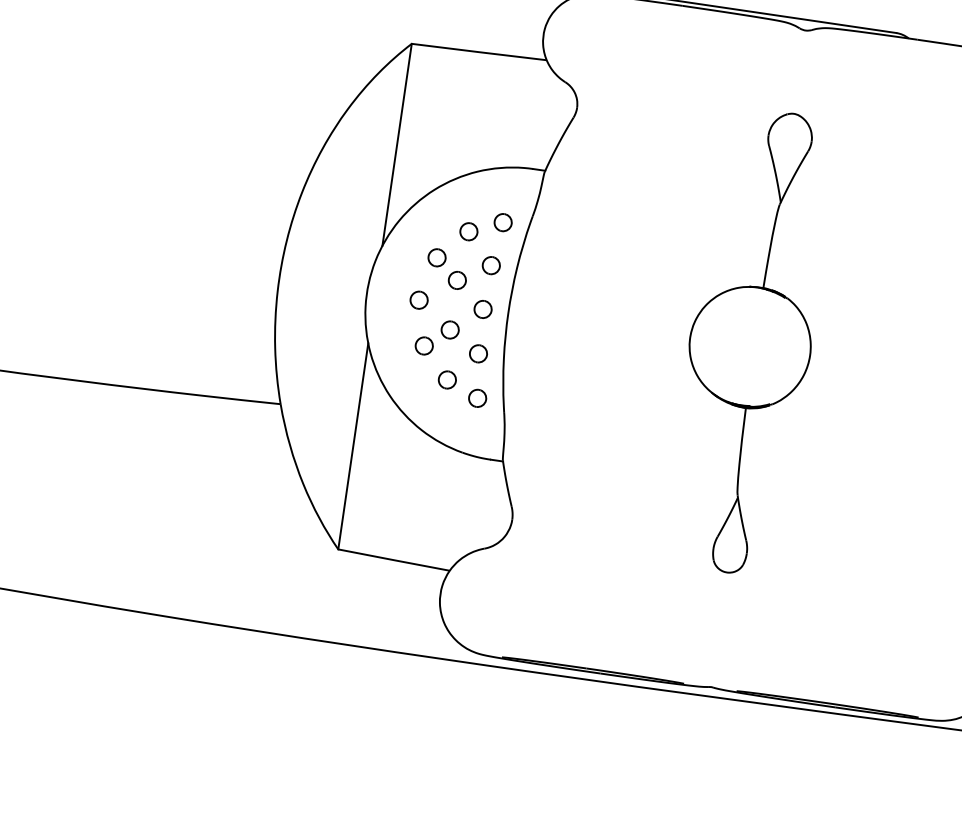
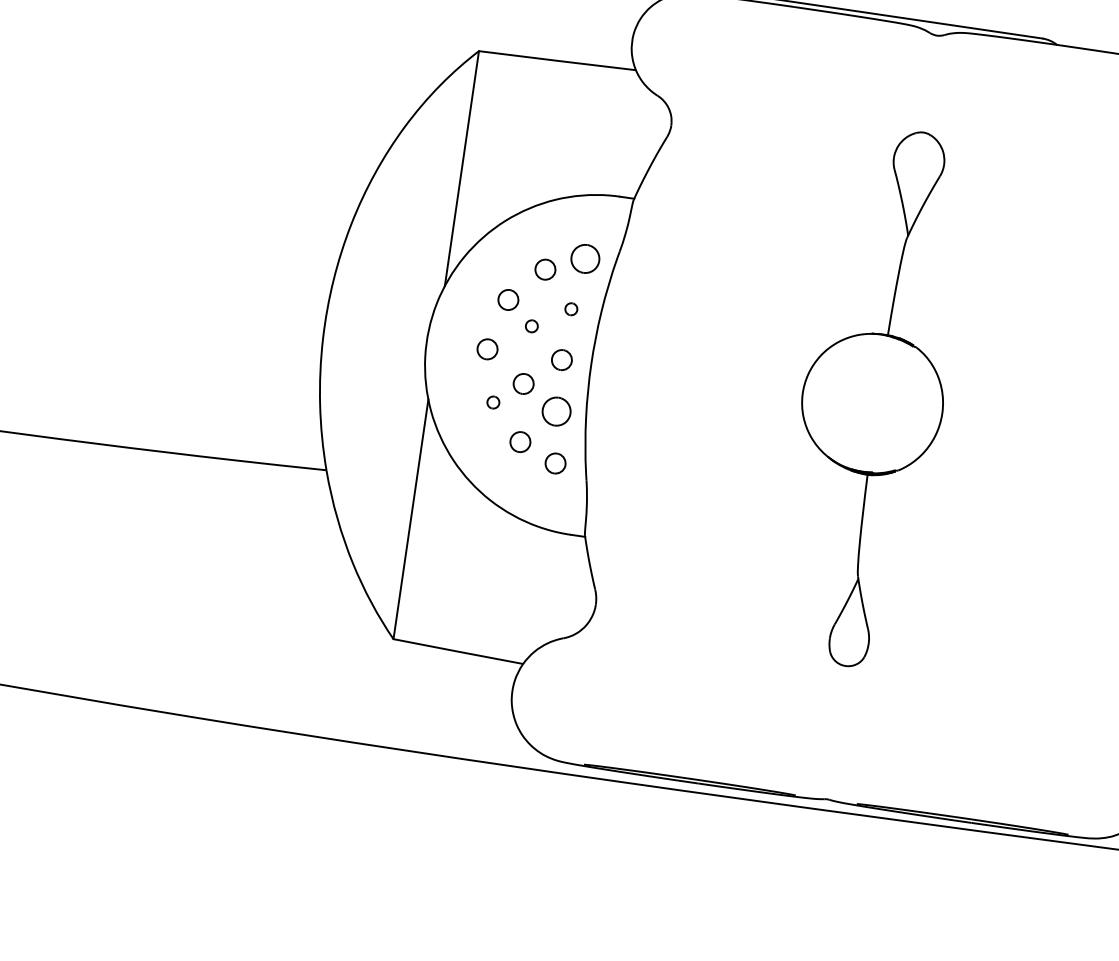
part: (502, 222) -> (584, 258), size x1.4
part: (490, 265) -> (570, 308), size x0.6
part: (456, 280) -> (531, 326), size x0.6
part: (423, 345) -> (492, 401), size x0.6
part: (478, 353) -> (556, 411), size x1.4

